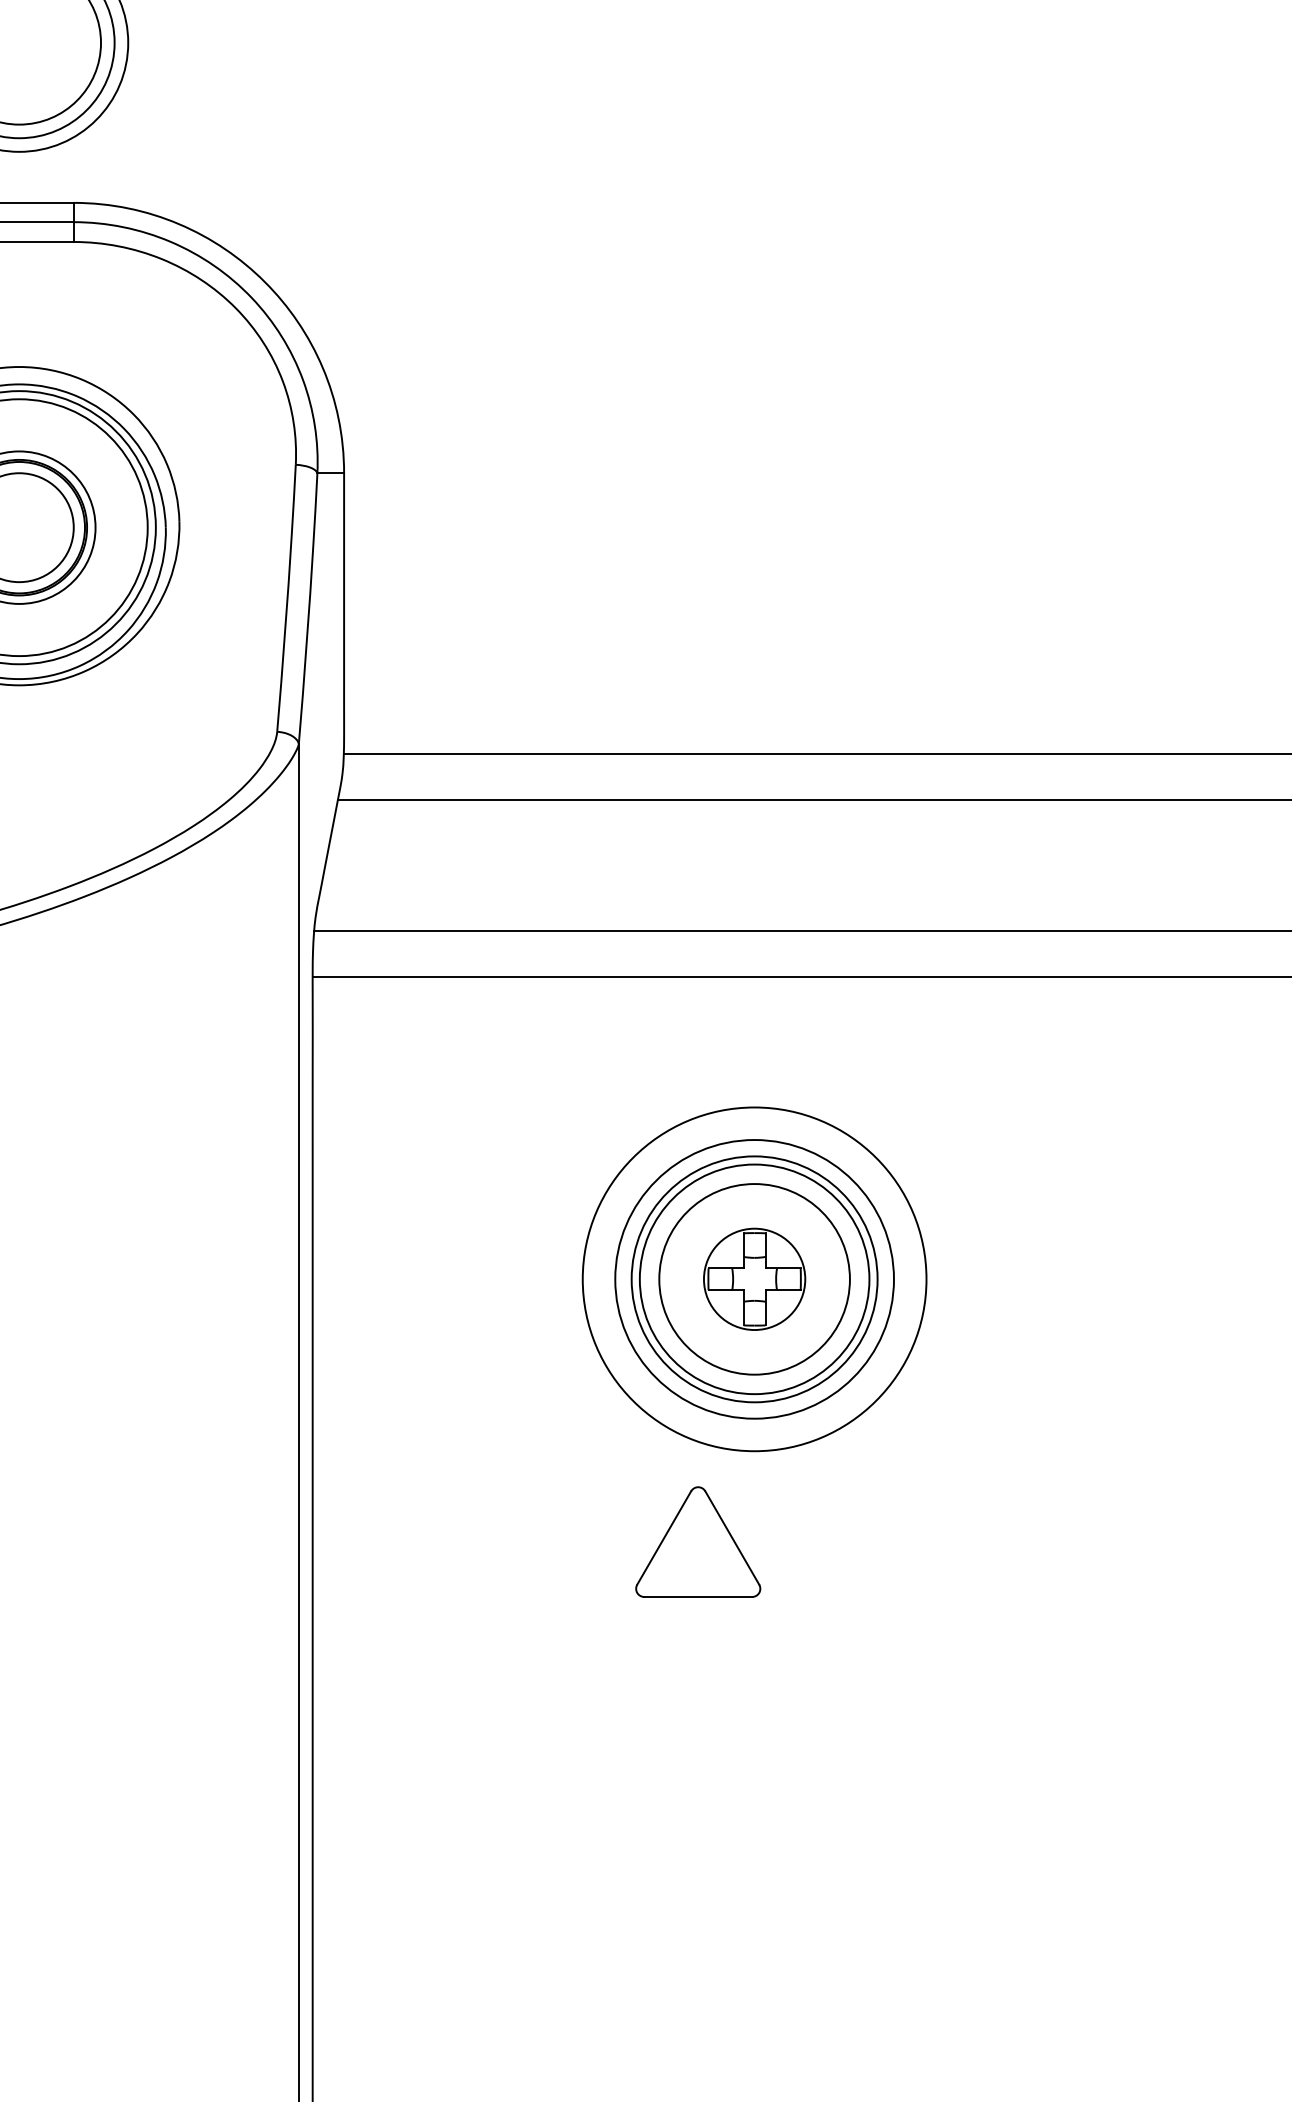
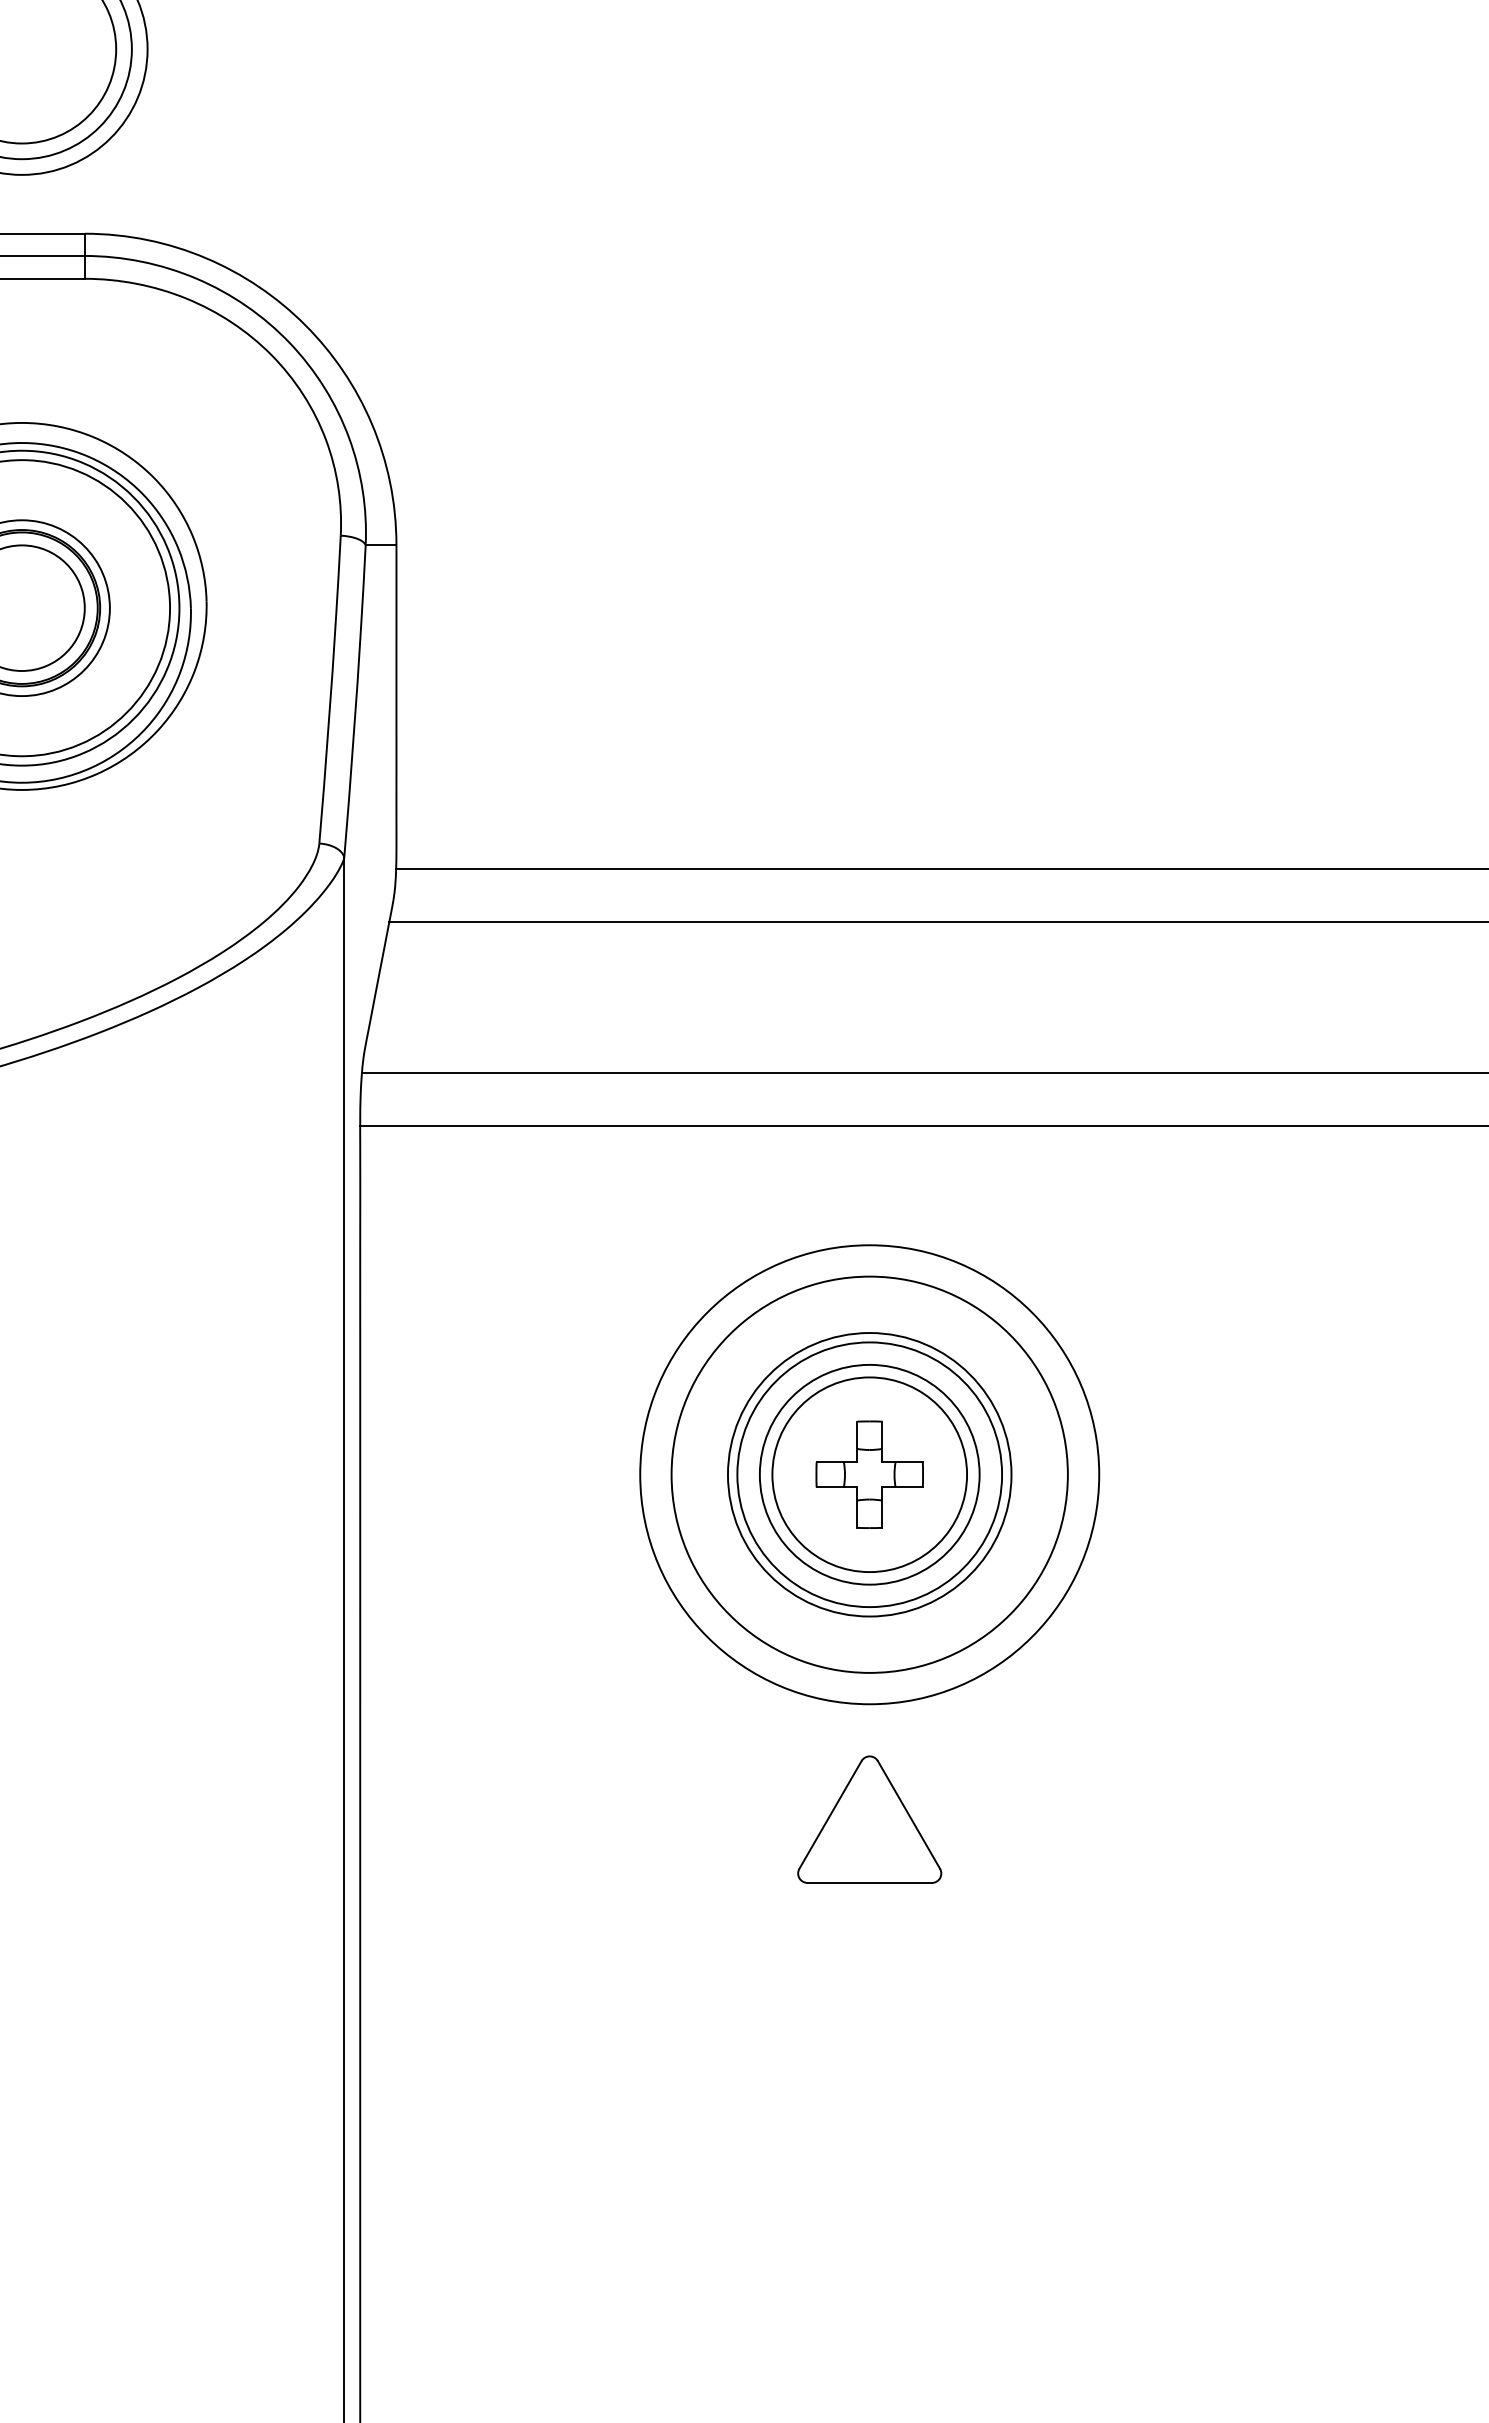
circle: (754, 1279) -> (869, 1474), size x1.43
circle: (754, 1279) -> (869, 1474), size x1.67
part: (698, 1541) -> (869, 1819), moved

